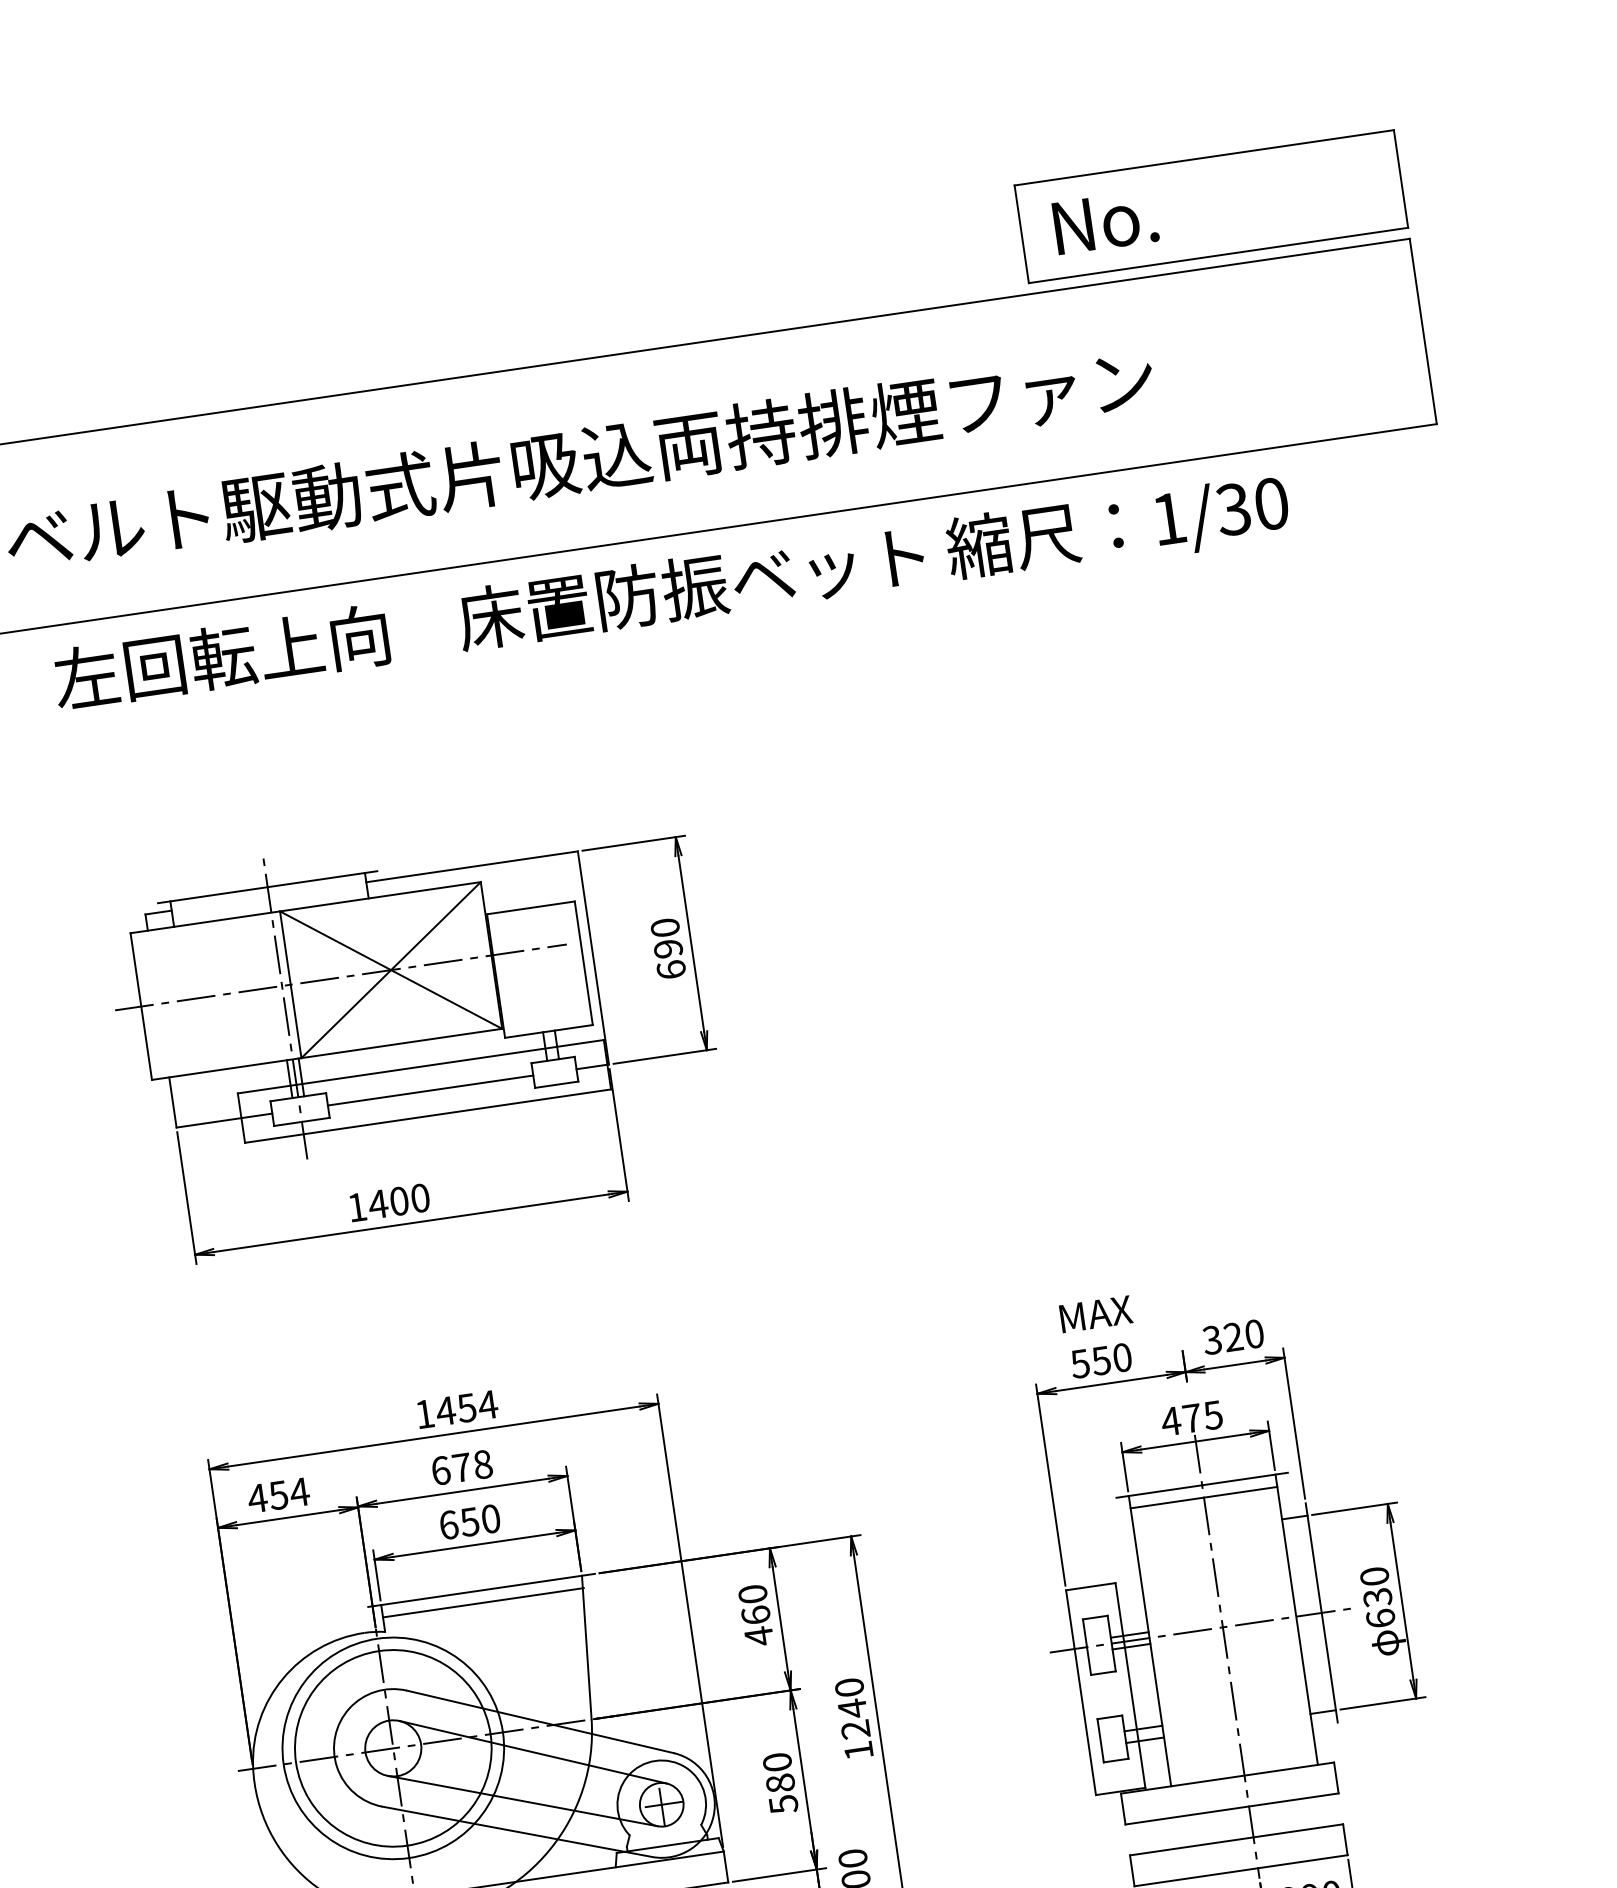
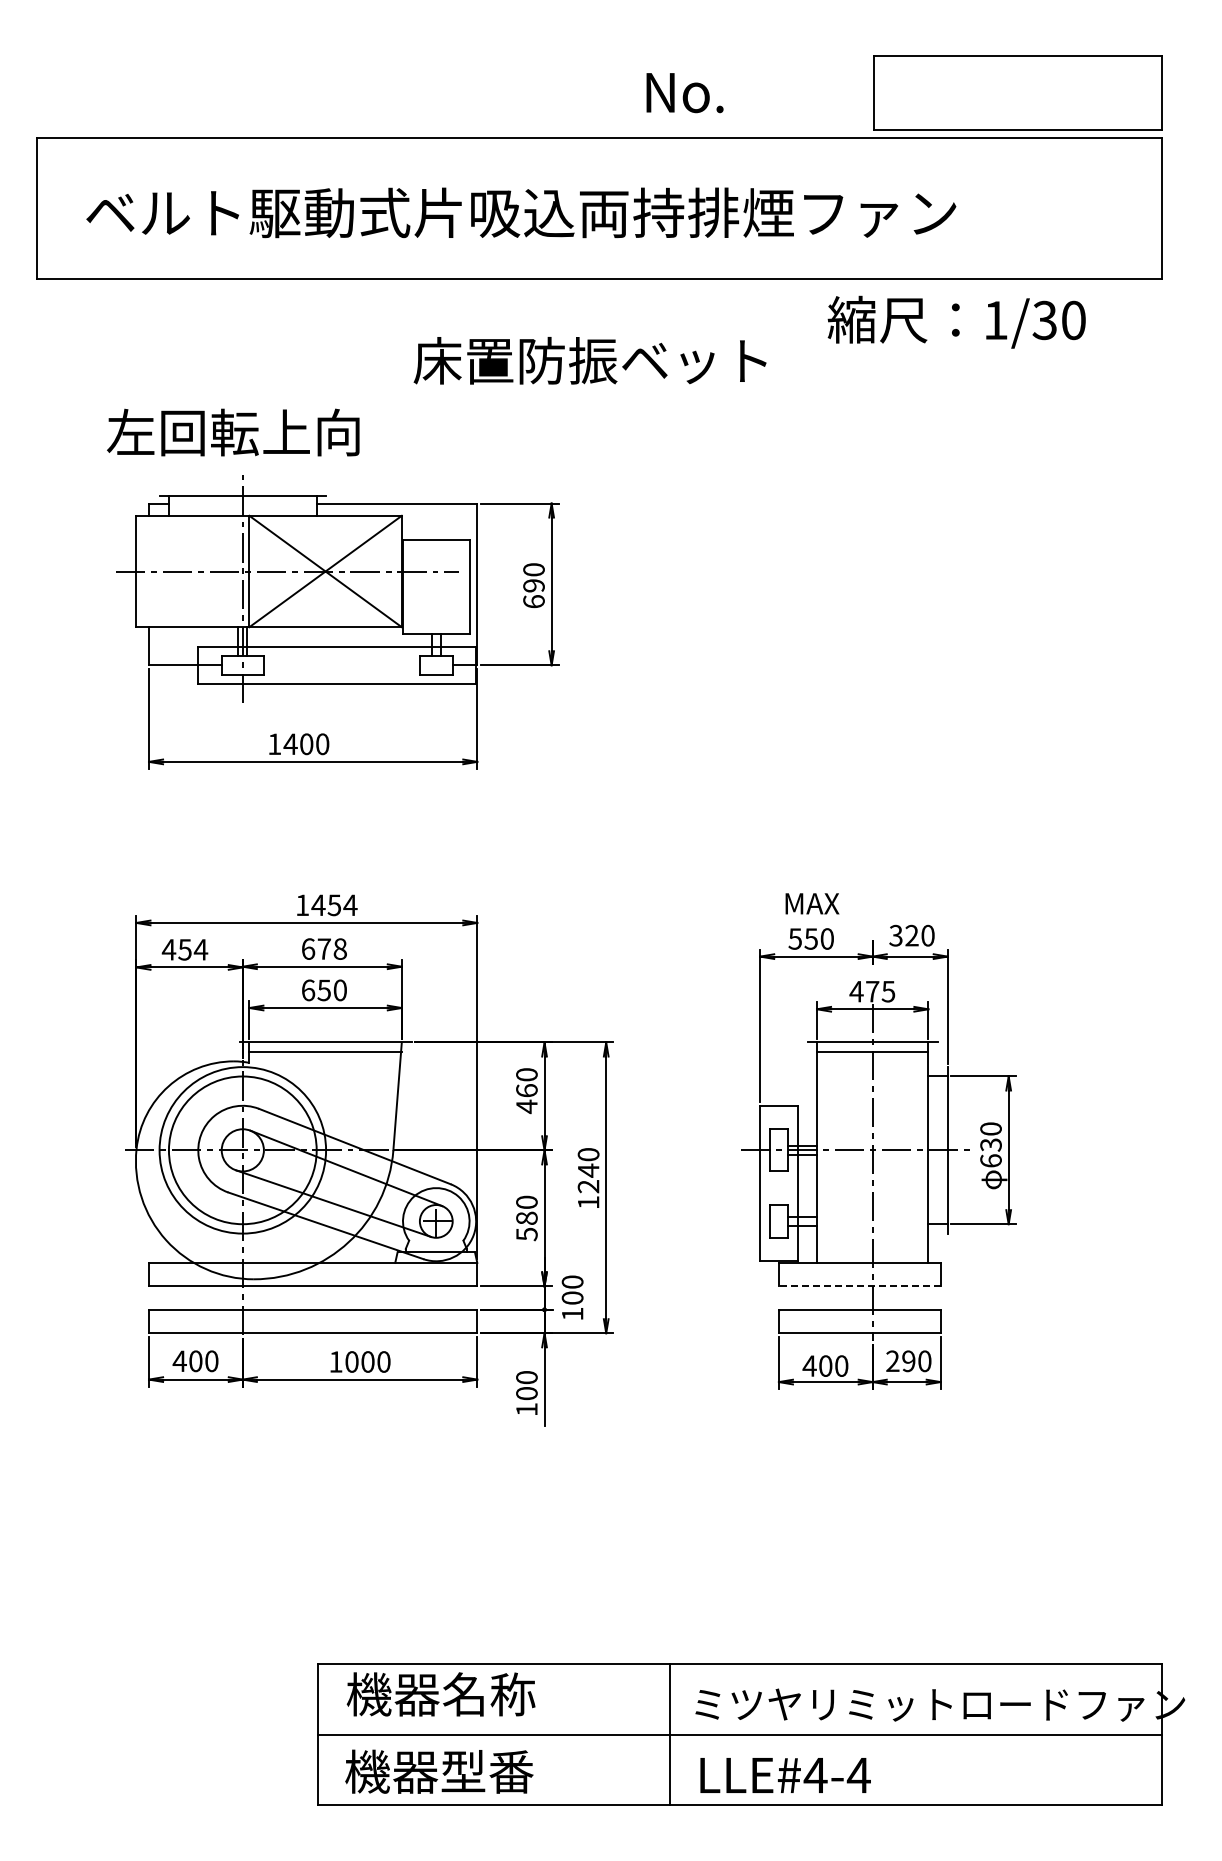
text: (1105, 222) -> (684, 93), moved
text: (1117, 527) -> (956, 321), moved
text: (690, 587) -> (589, 360), moved
text: (221, 657) -> (233, 432), moved
line: (430, 1090) -> (341, 665), removed
line: (1231, 1809) -> (859, 1286), solid -> dashed

